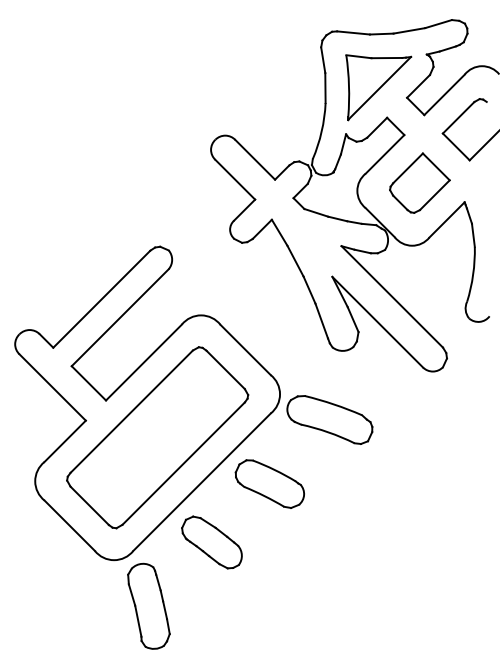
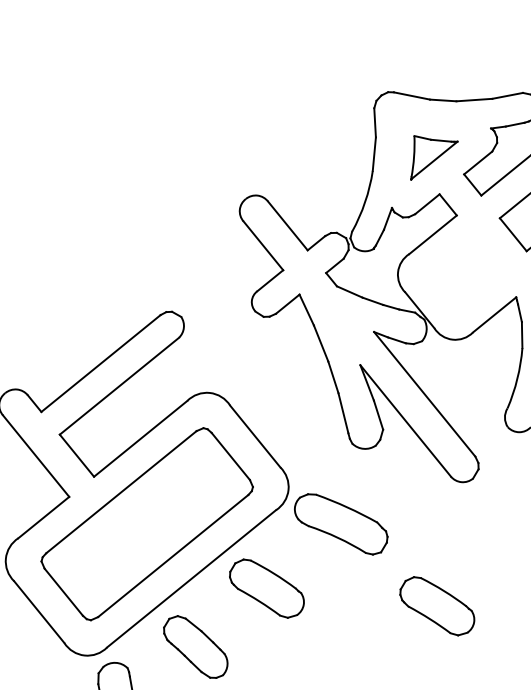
part: (378, 87) -> (433, 159), size x0.6
part: (419, 182) -> (468, 270), removed
part: (422, 483) -> (436, 605), added

